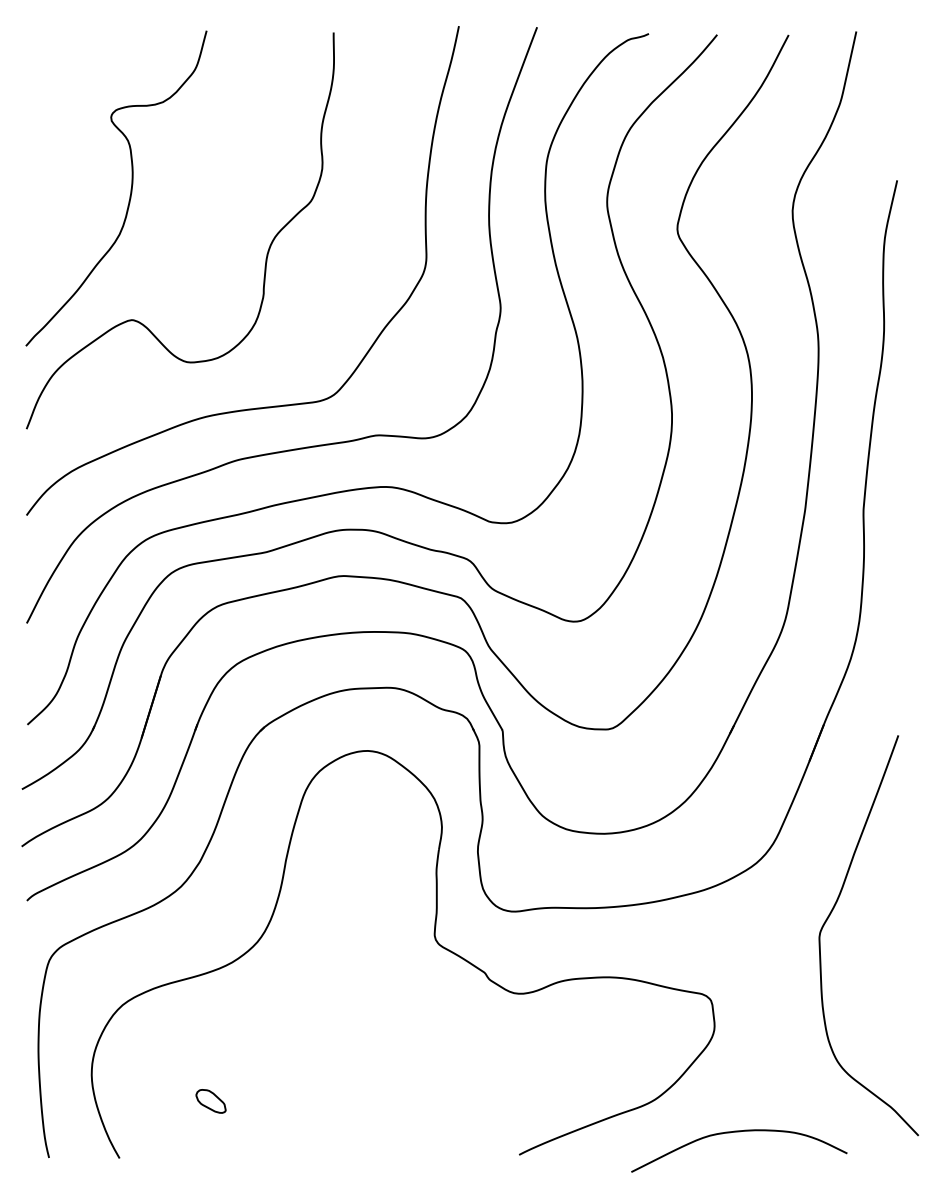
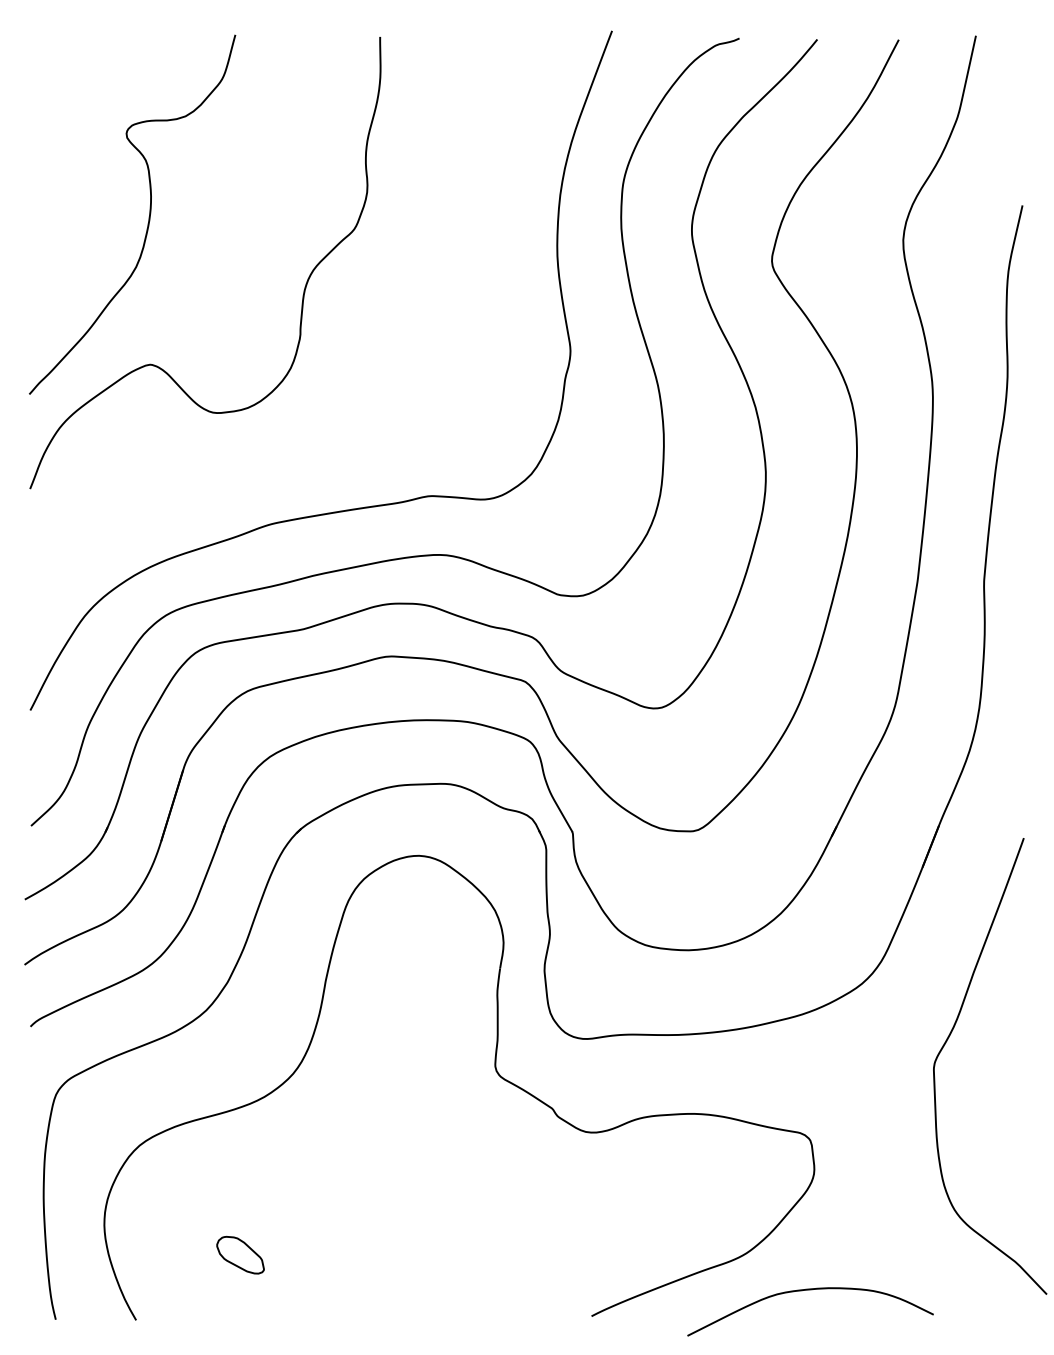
curve: (256, 407) -> (292, 464), removed
part: (210, 1101) -> (239, 1255), size x1.4
curve: (739, 1132) -> (810, 1290), moved

